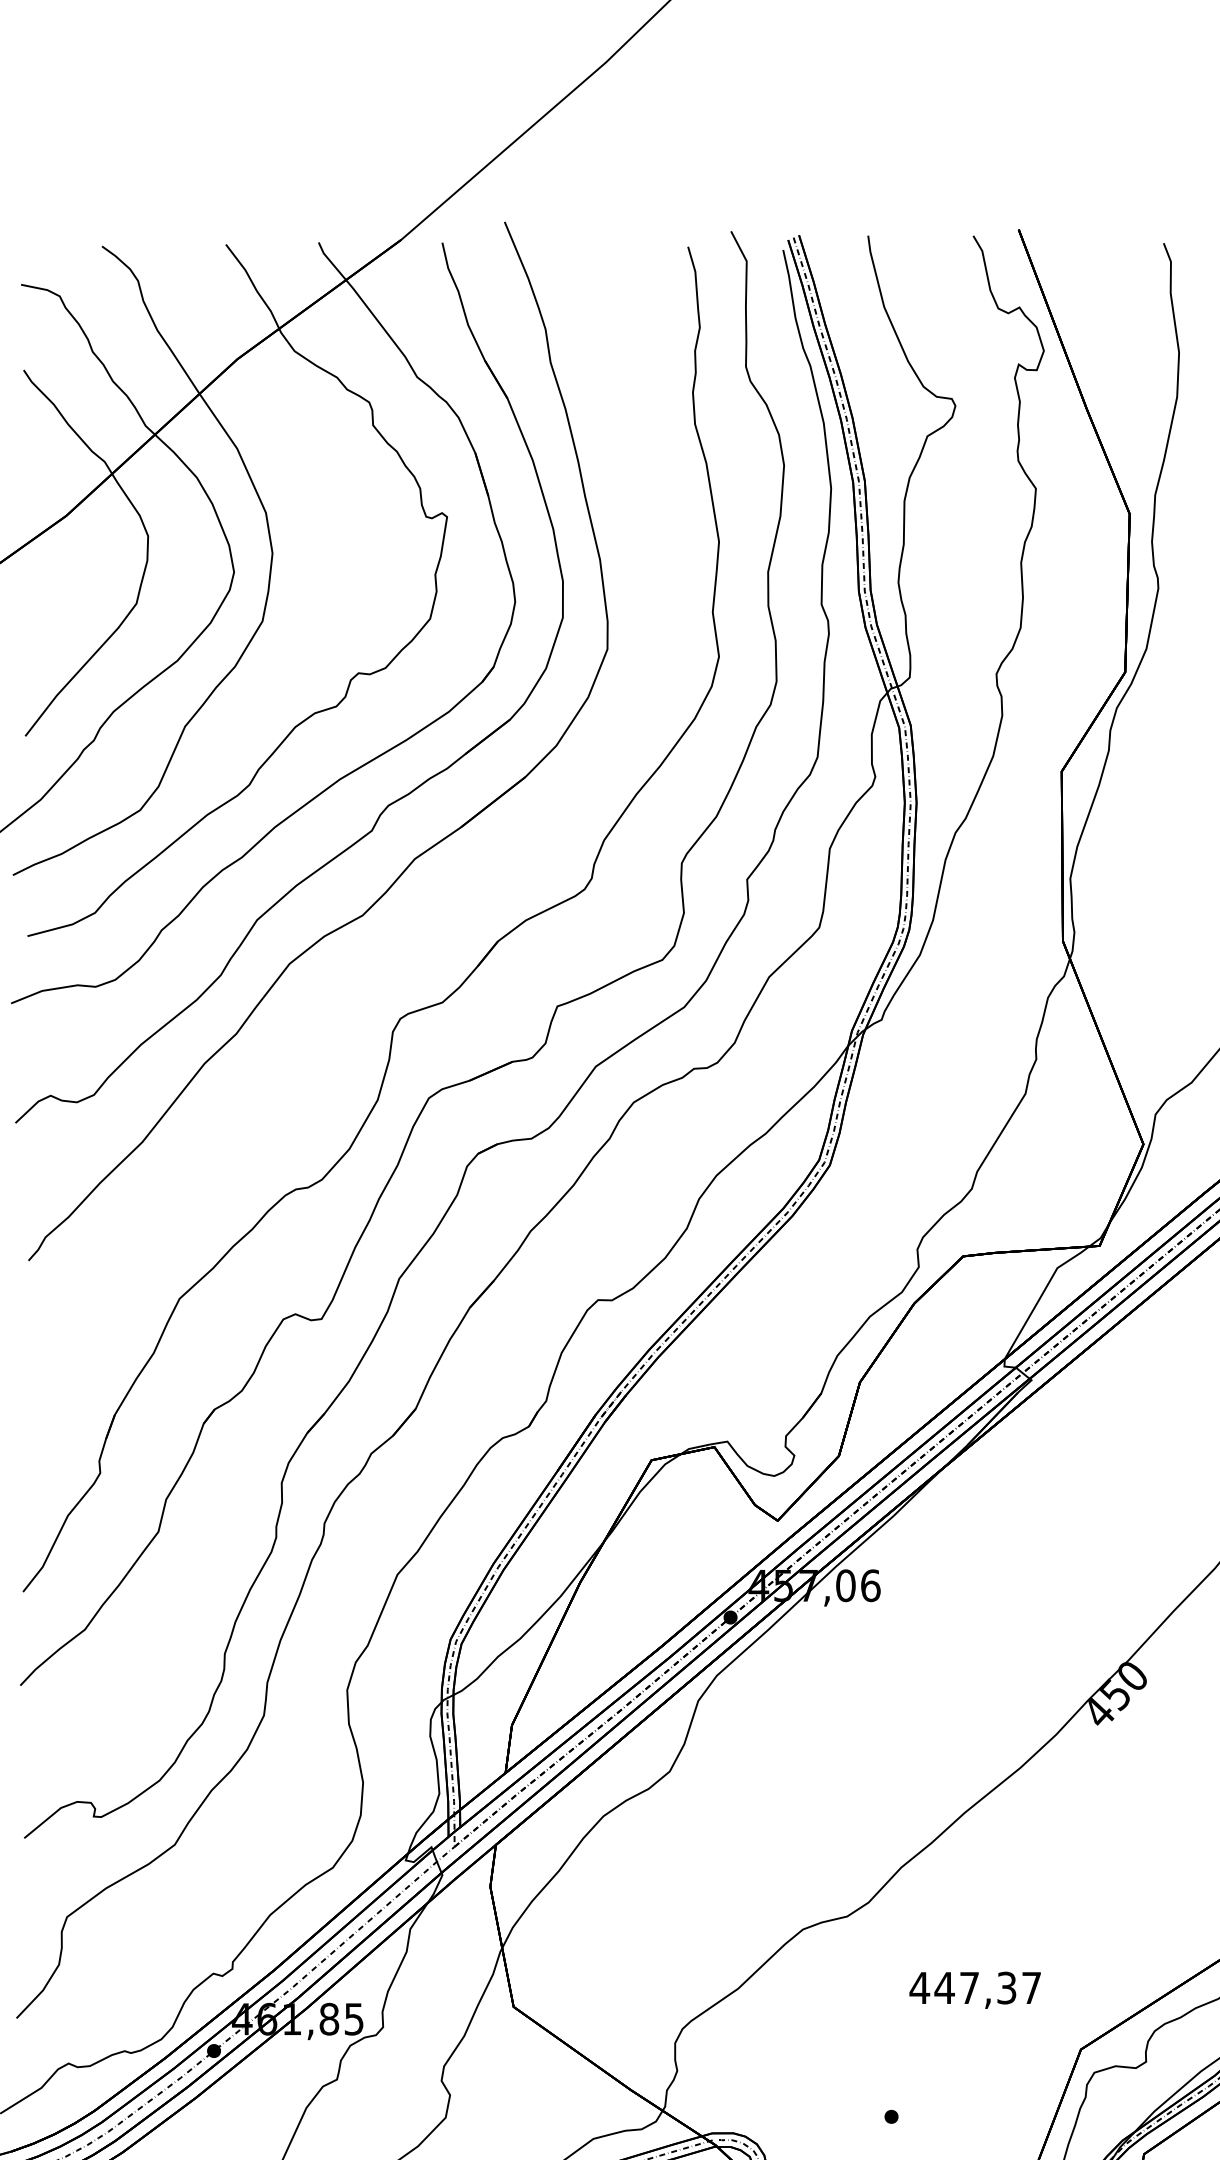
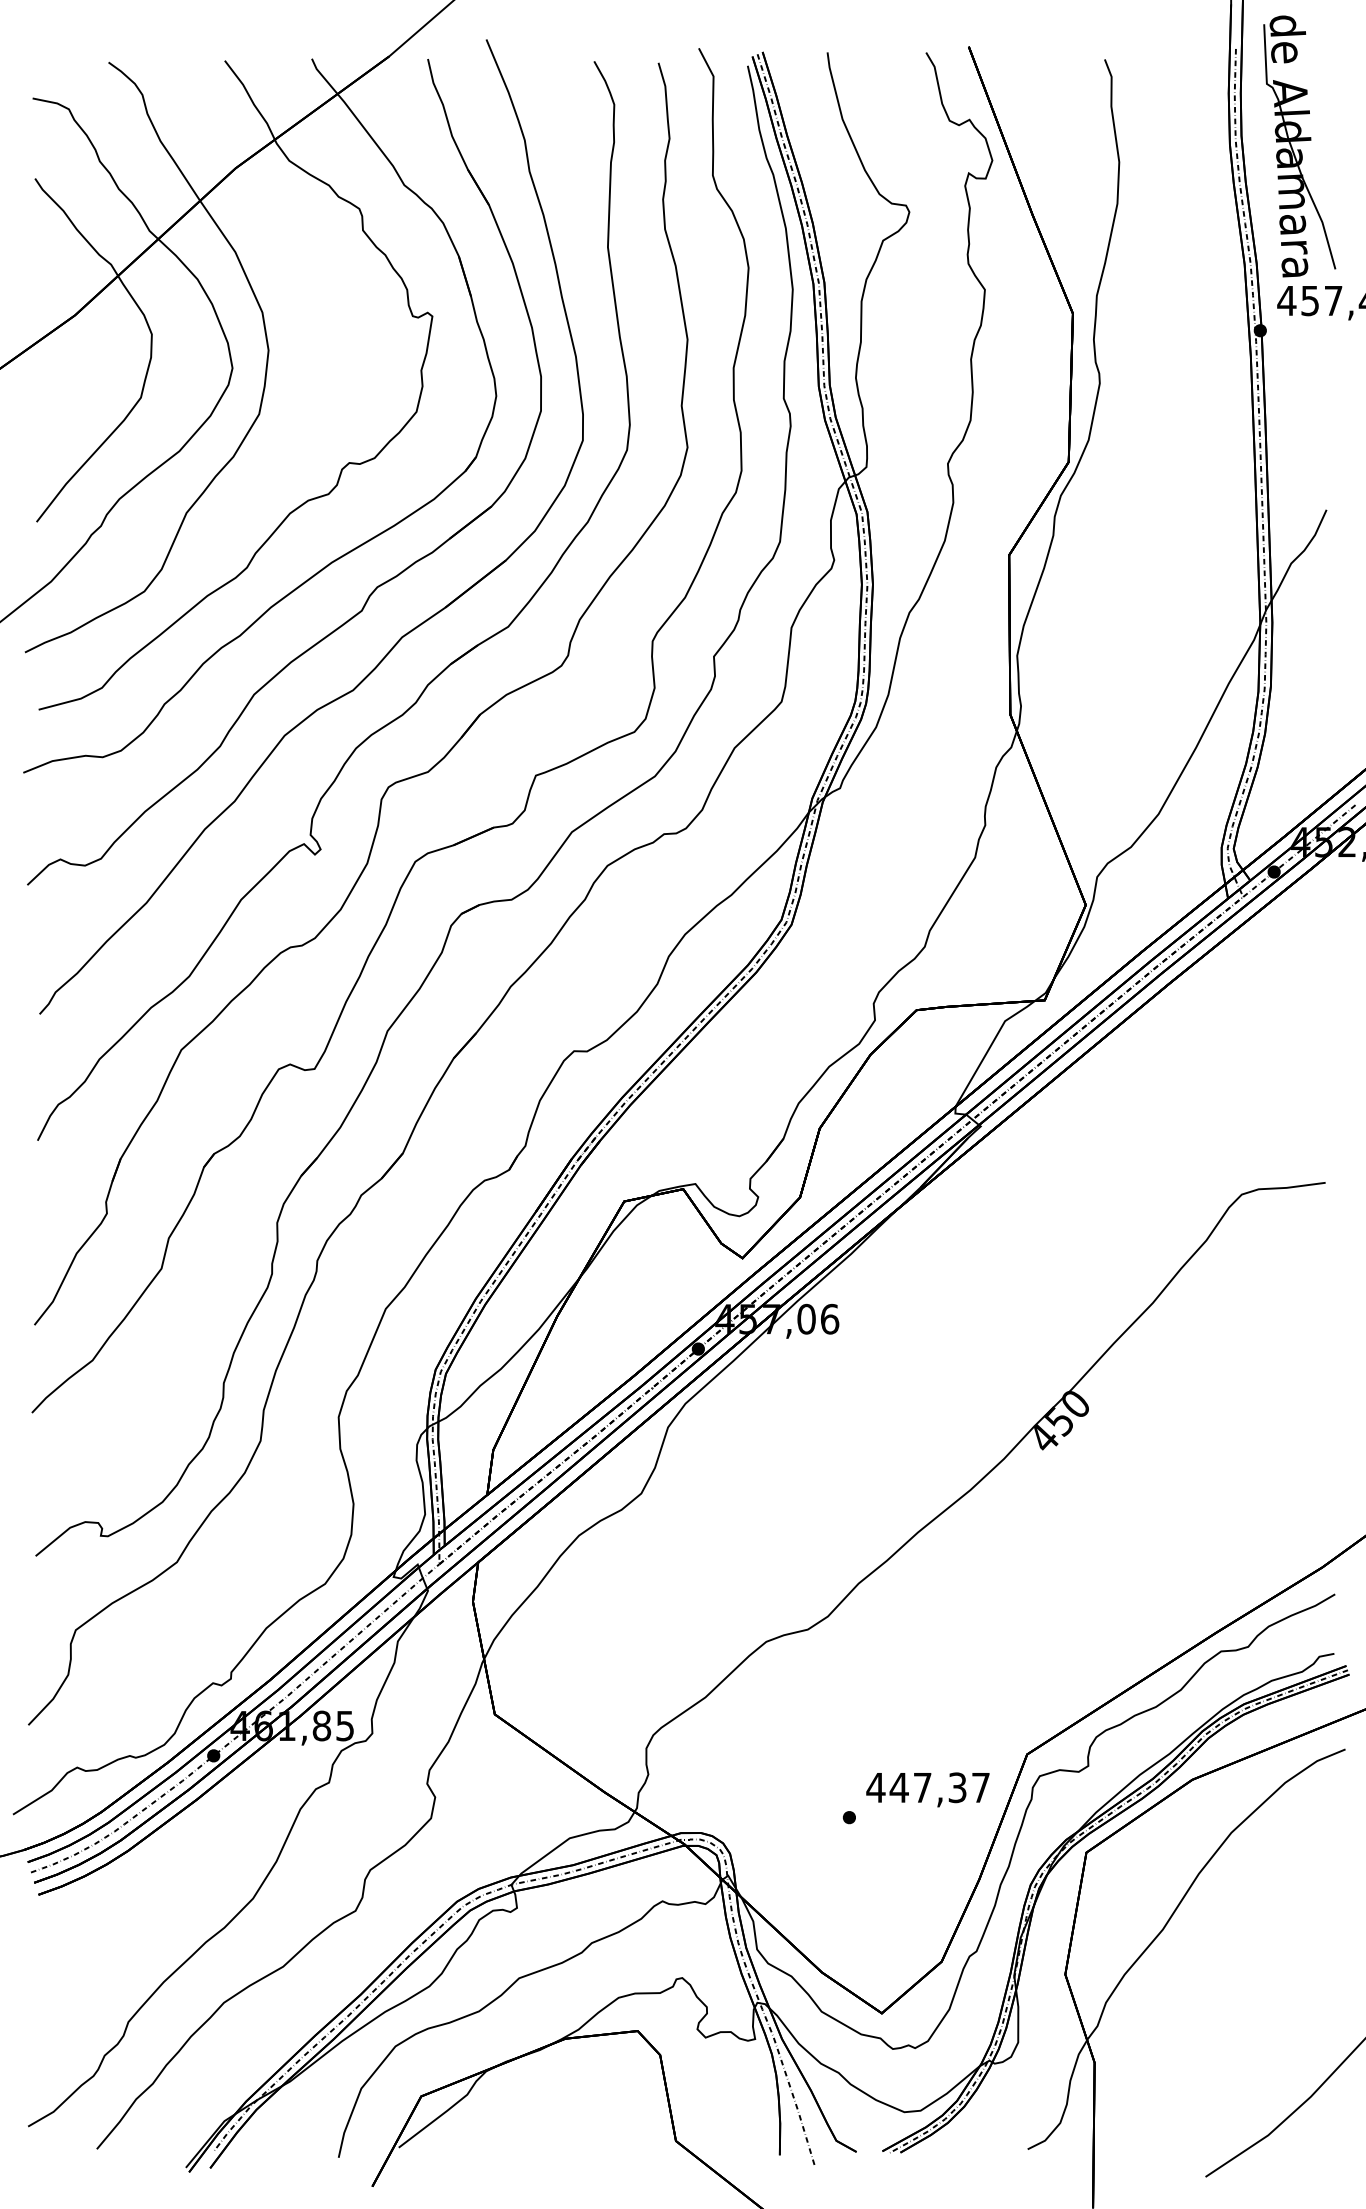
part: (439, 911) -> (425, 686), added
text: (974, 1989) -> (927, 1789), moved

